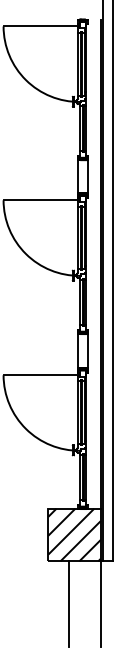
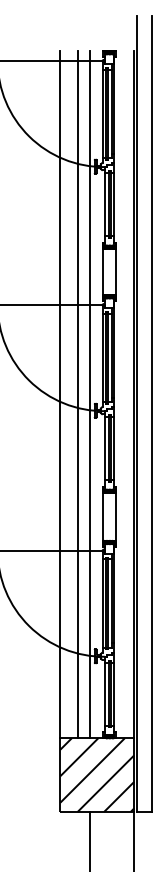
line: (48, 263) -> (60, 393), added
line: (60, 263) -> (77, 393), added
line: (69, 263) -> (90, 393), added

